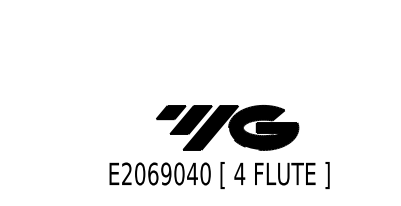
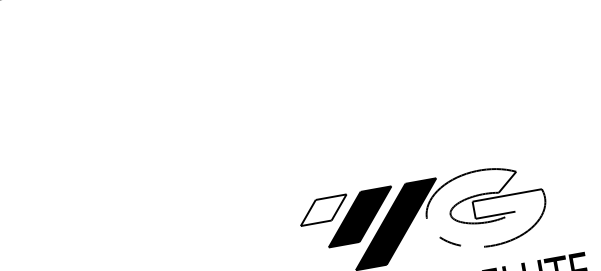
fill: (170, 112) -> (322, 210), removed
fill: (263, 127) -> (485, 207), removed

